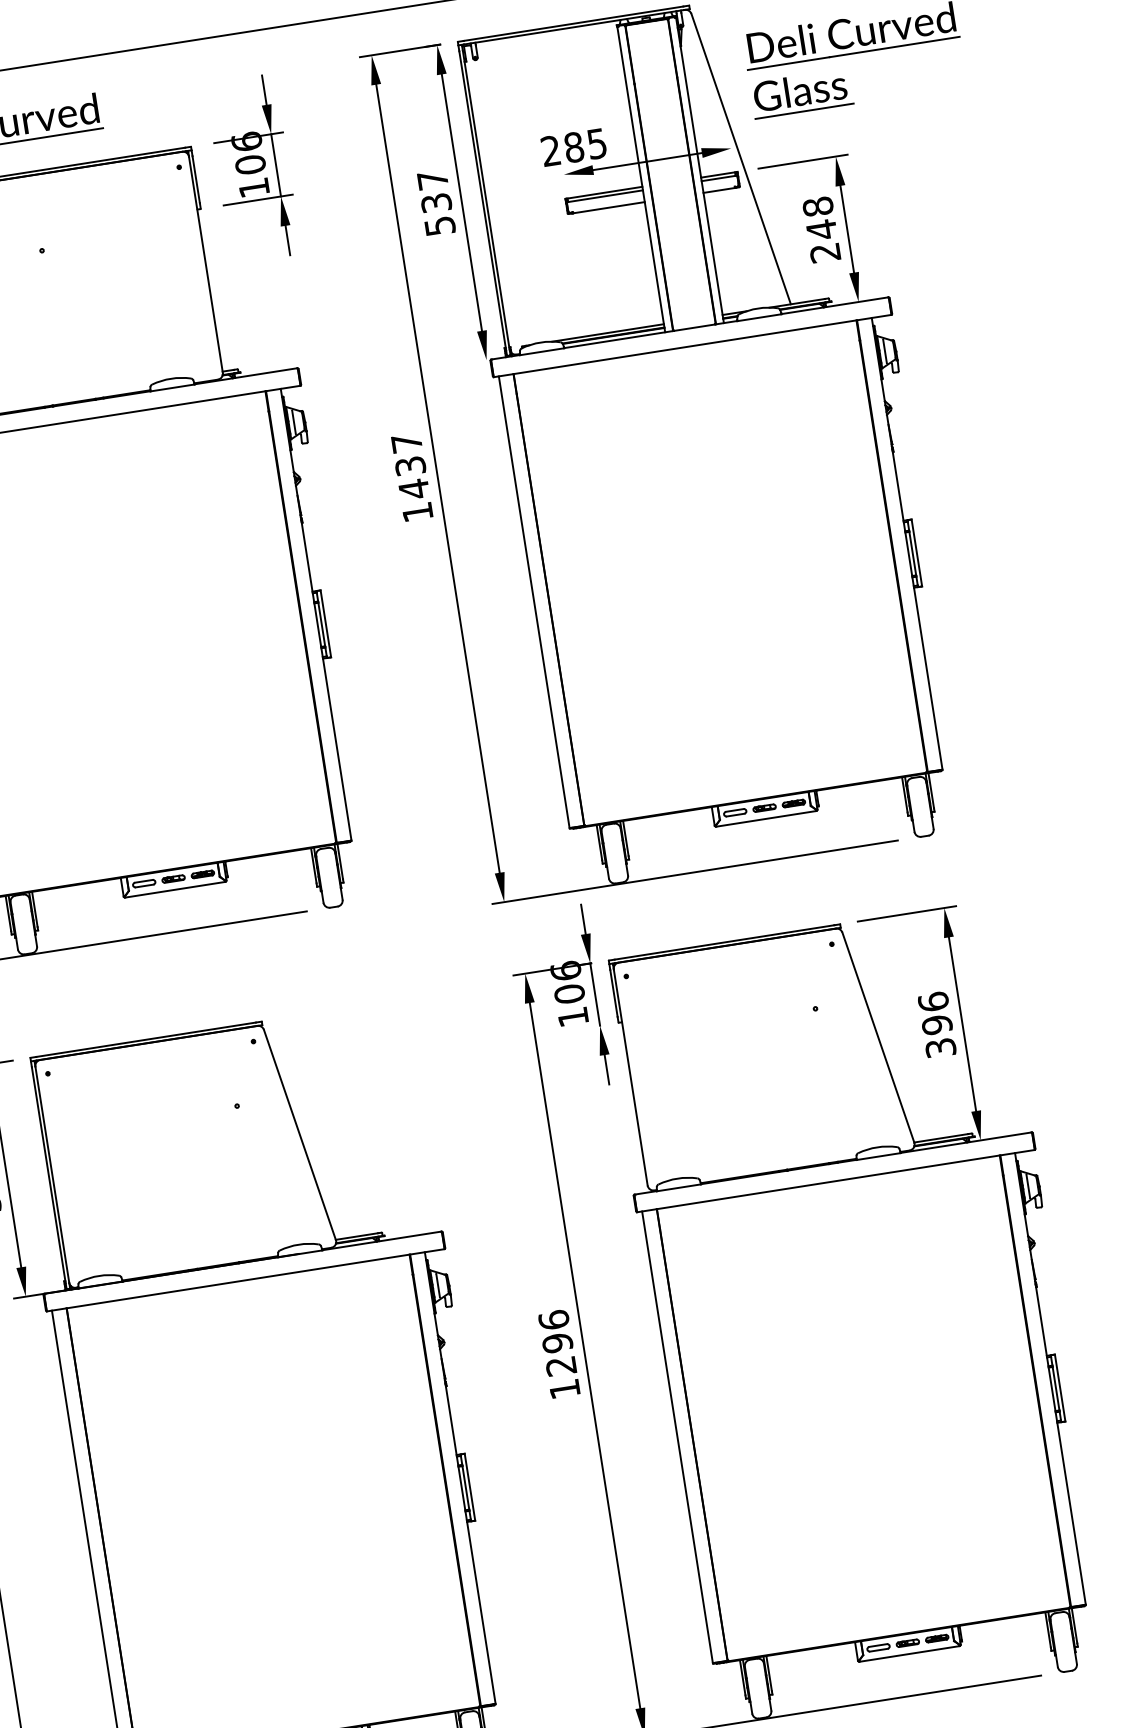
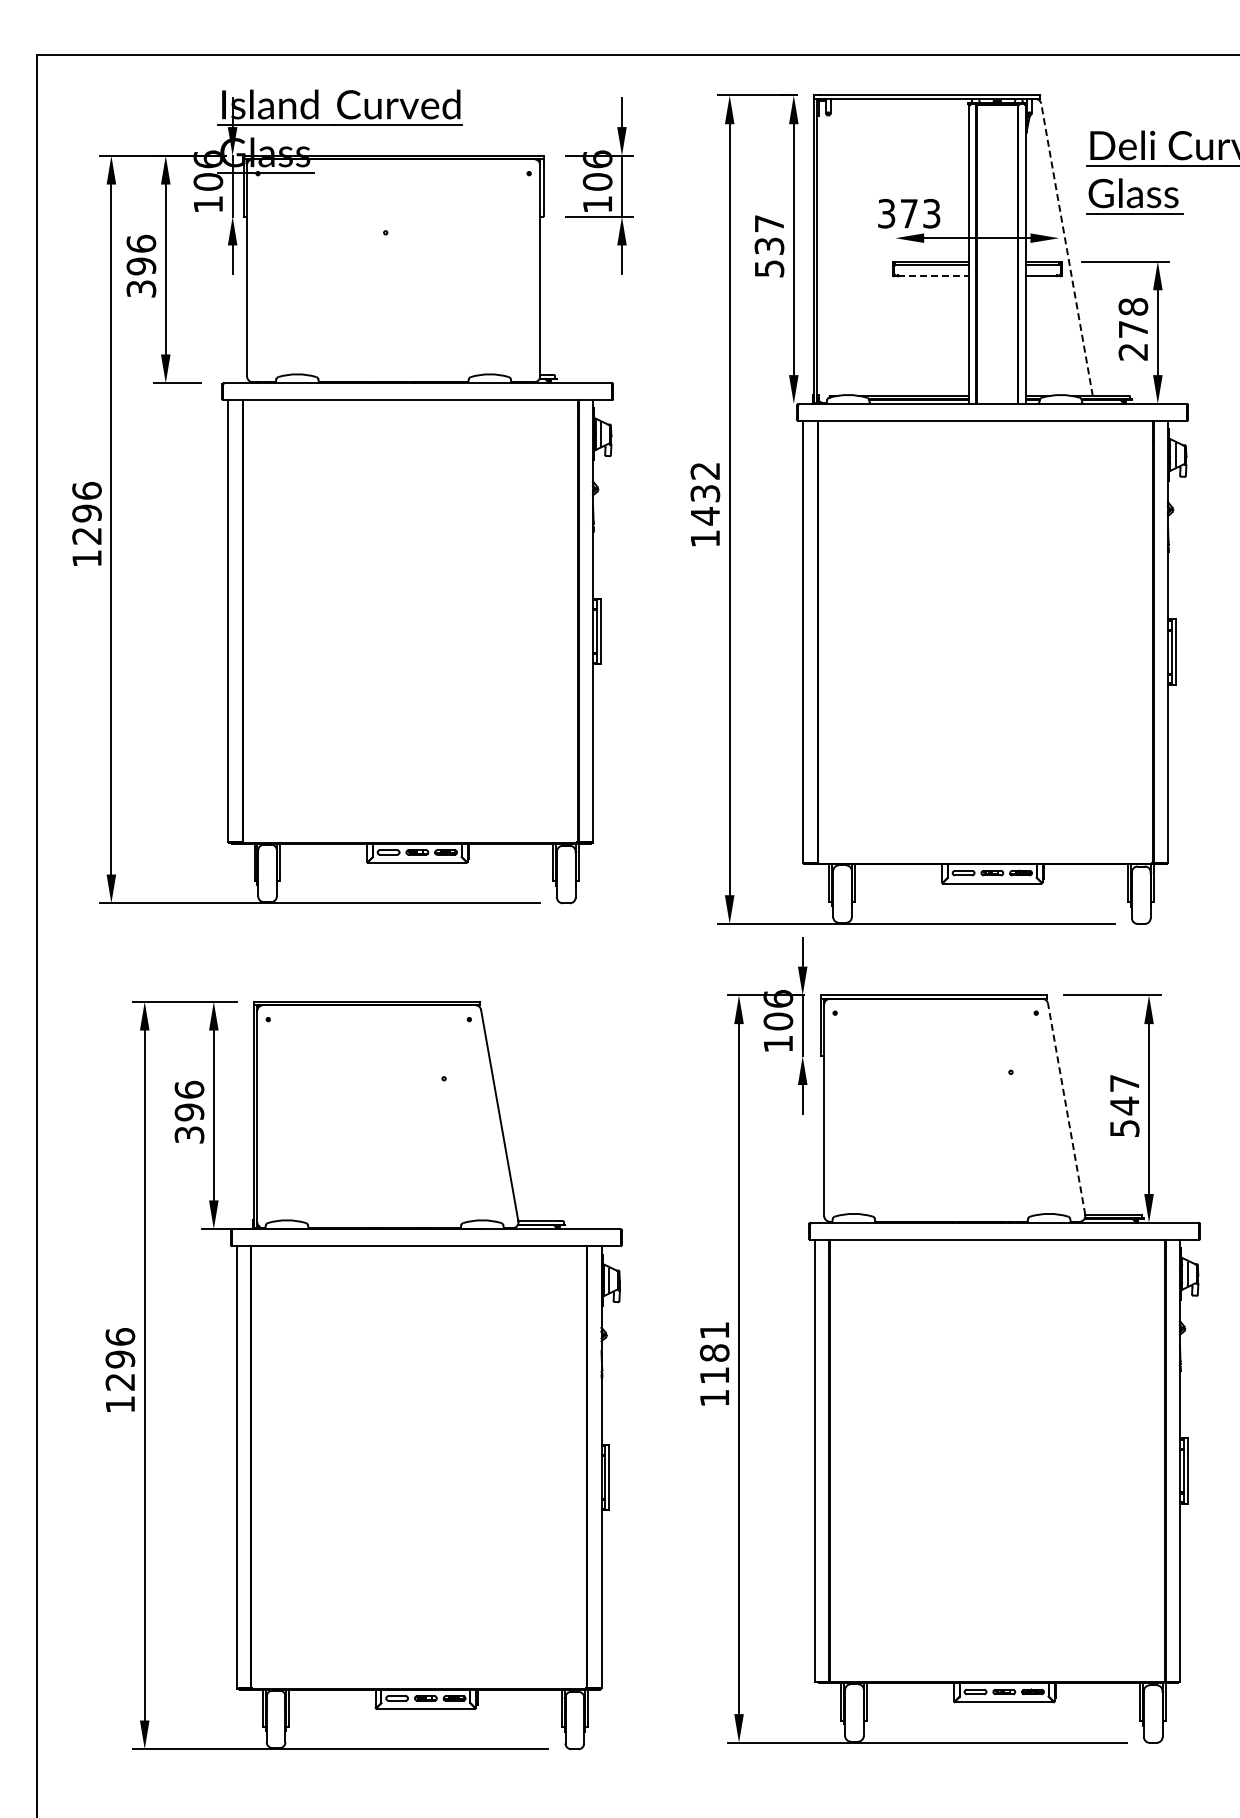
text: (574, 147) -> (909, 213), 285 -> 373
line: (740, 158) -> (1066, 249), solid -> dashed
line: (608, 207) -> (933, 276), solid -> dashed
text: (821, 229) -> (1133, 329), 248 -> 278
text: (405, 442) -> (704, 470), 1437 -> 1432
text: (936, 1024) -> (1124, 1105), 396 -> 547
line: (878, 1036) -> (1066, 1108), solid -> dashed
text: (557, 1342) -> (714, 1352), 1296 -> 1181

